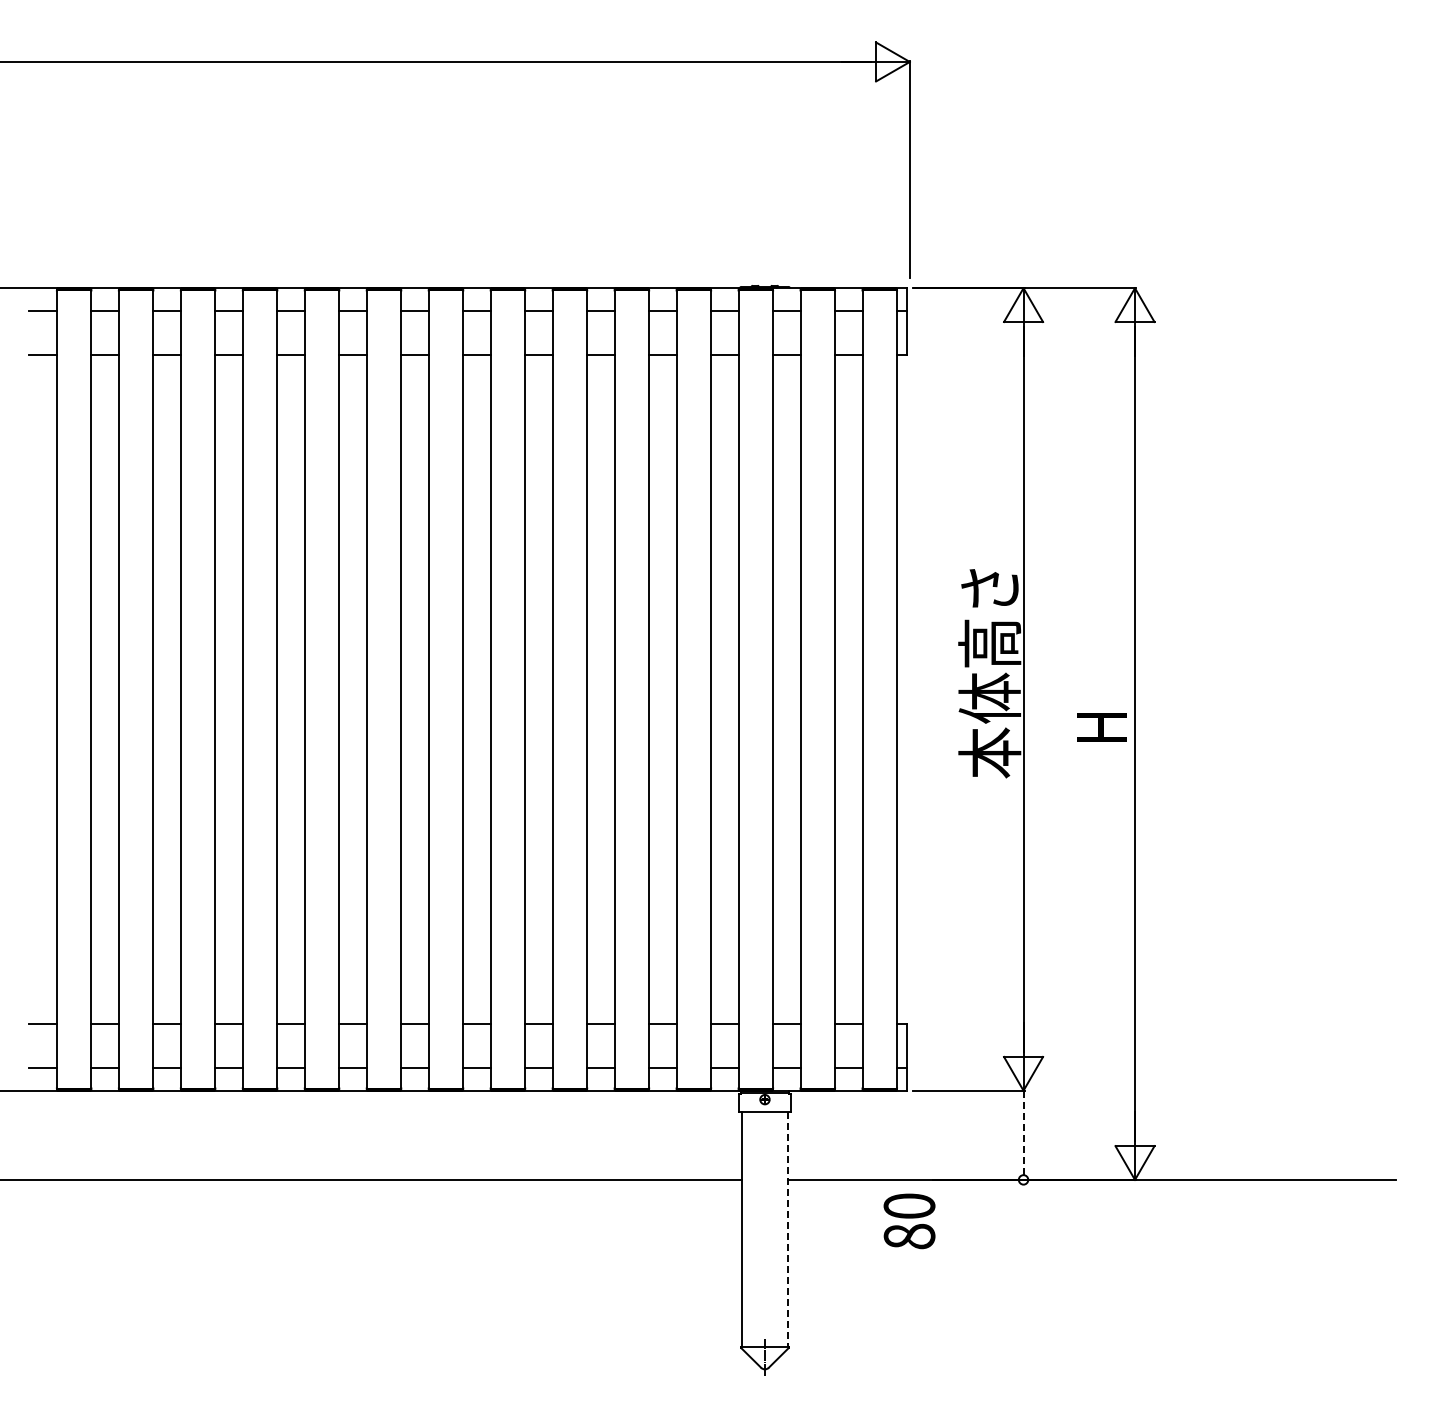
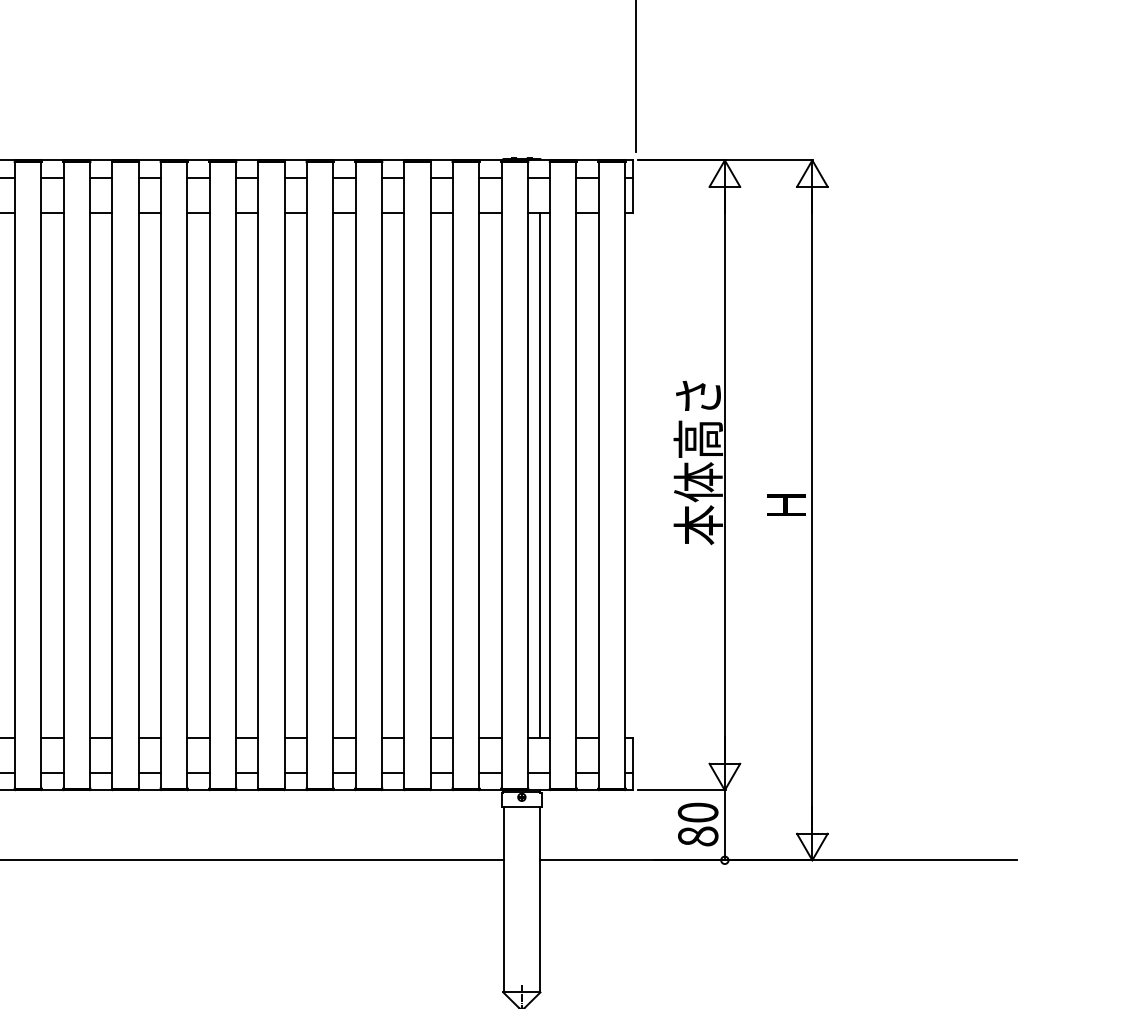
line: (788, 689) -> (540, 475), added
line: (1023, 1135) -> (724, 825), dashed -> solid
text: (909, 1221) -> (698, 824), moved
line: (788, 1229) -> (540, 899), dashed -> solid

